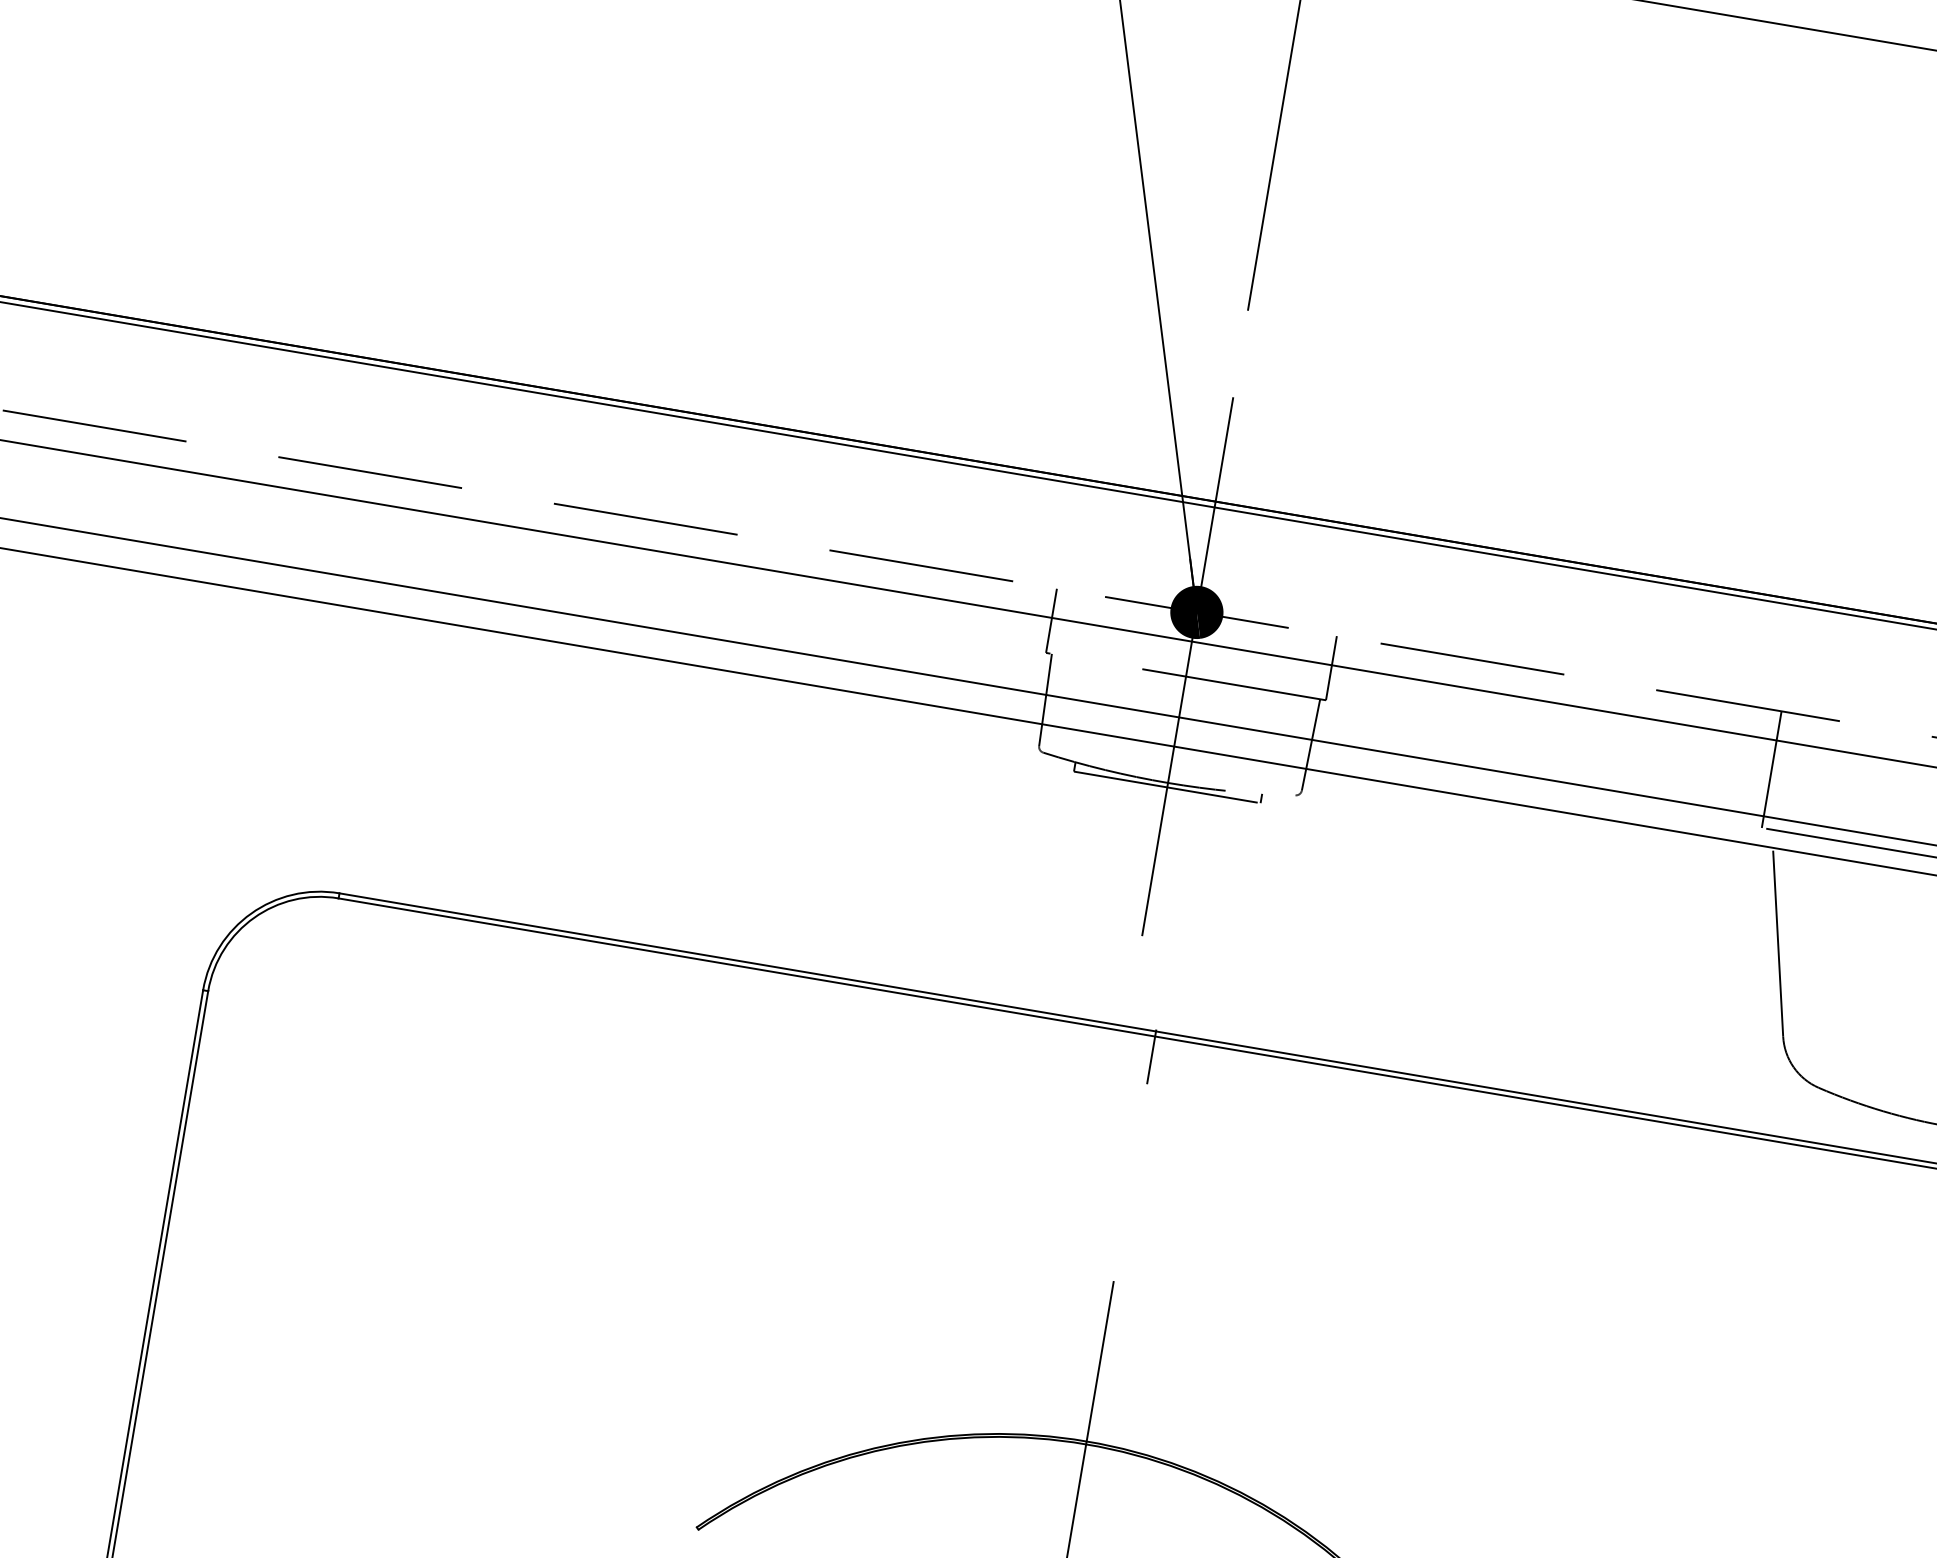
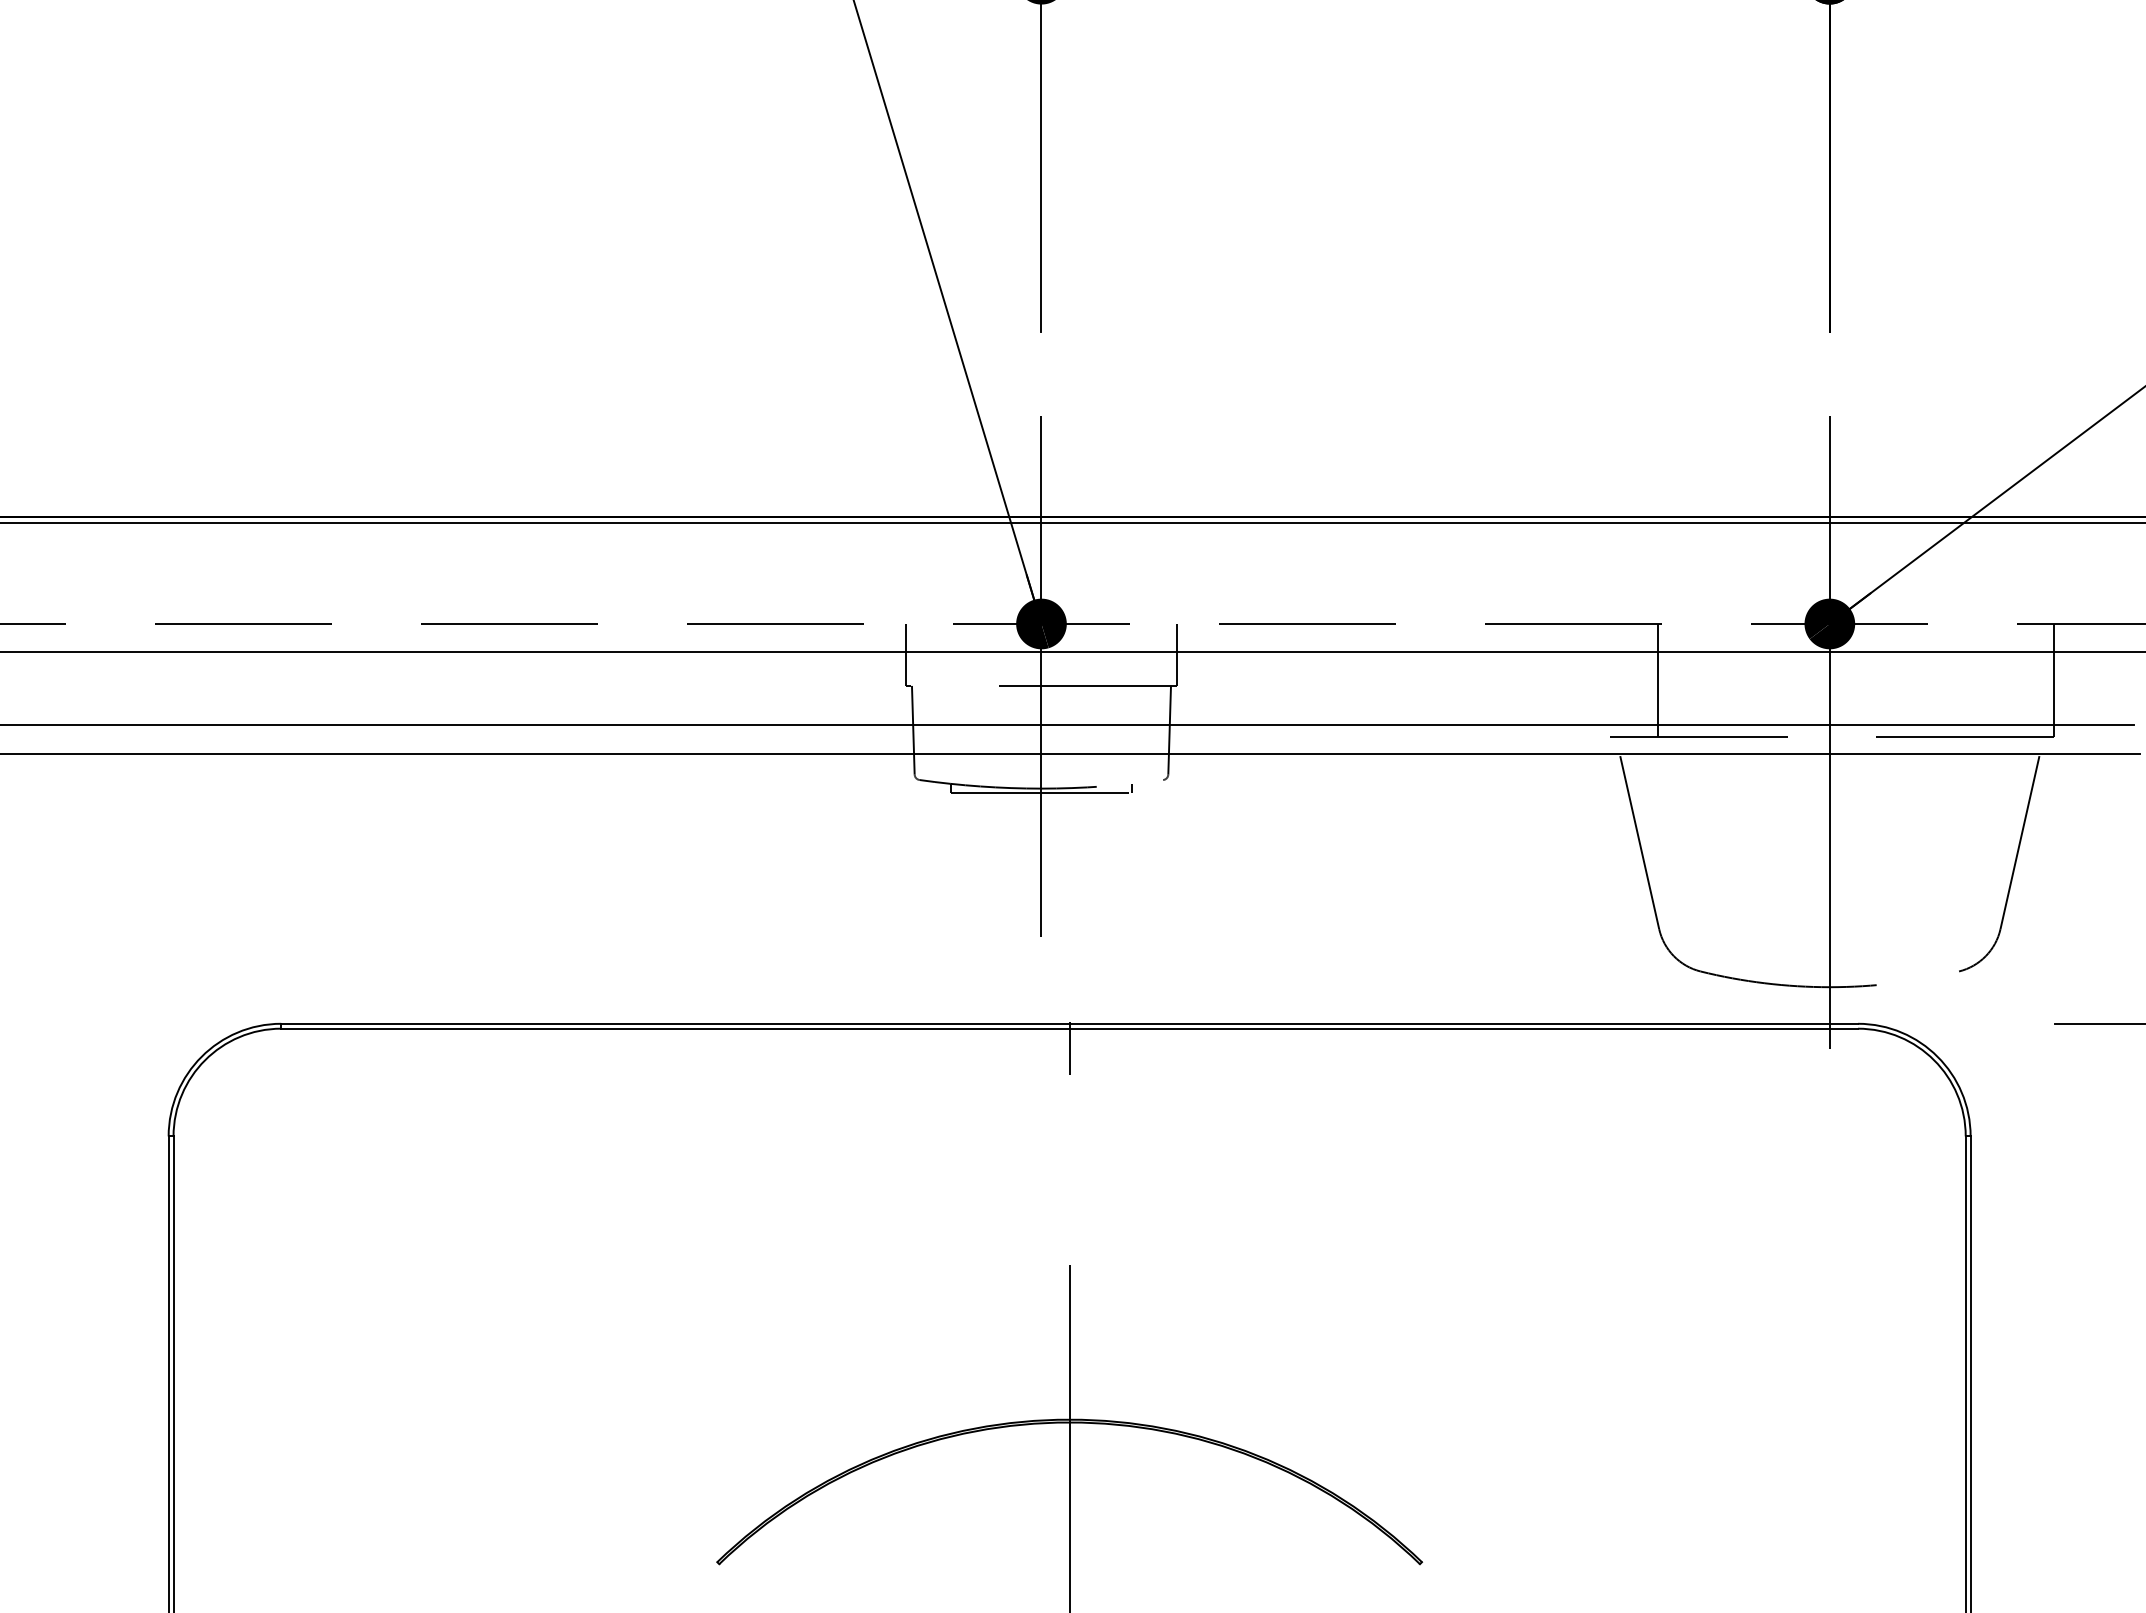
line: (1772, 768) -> (1658, 679), moved

